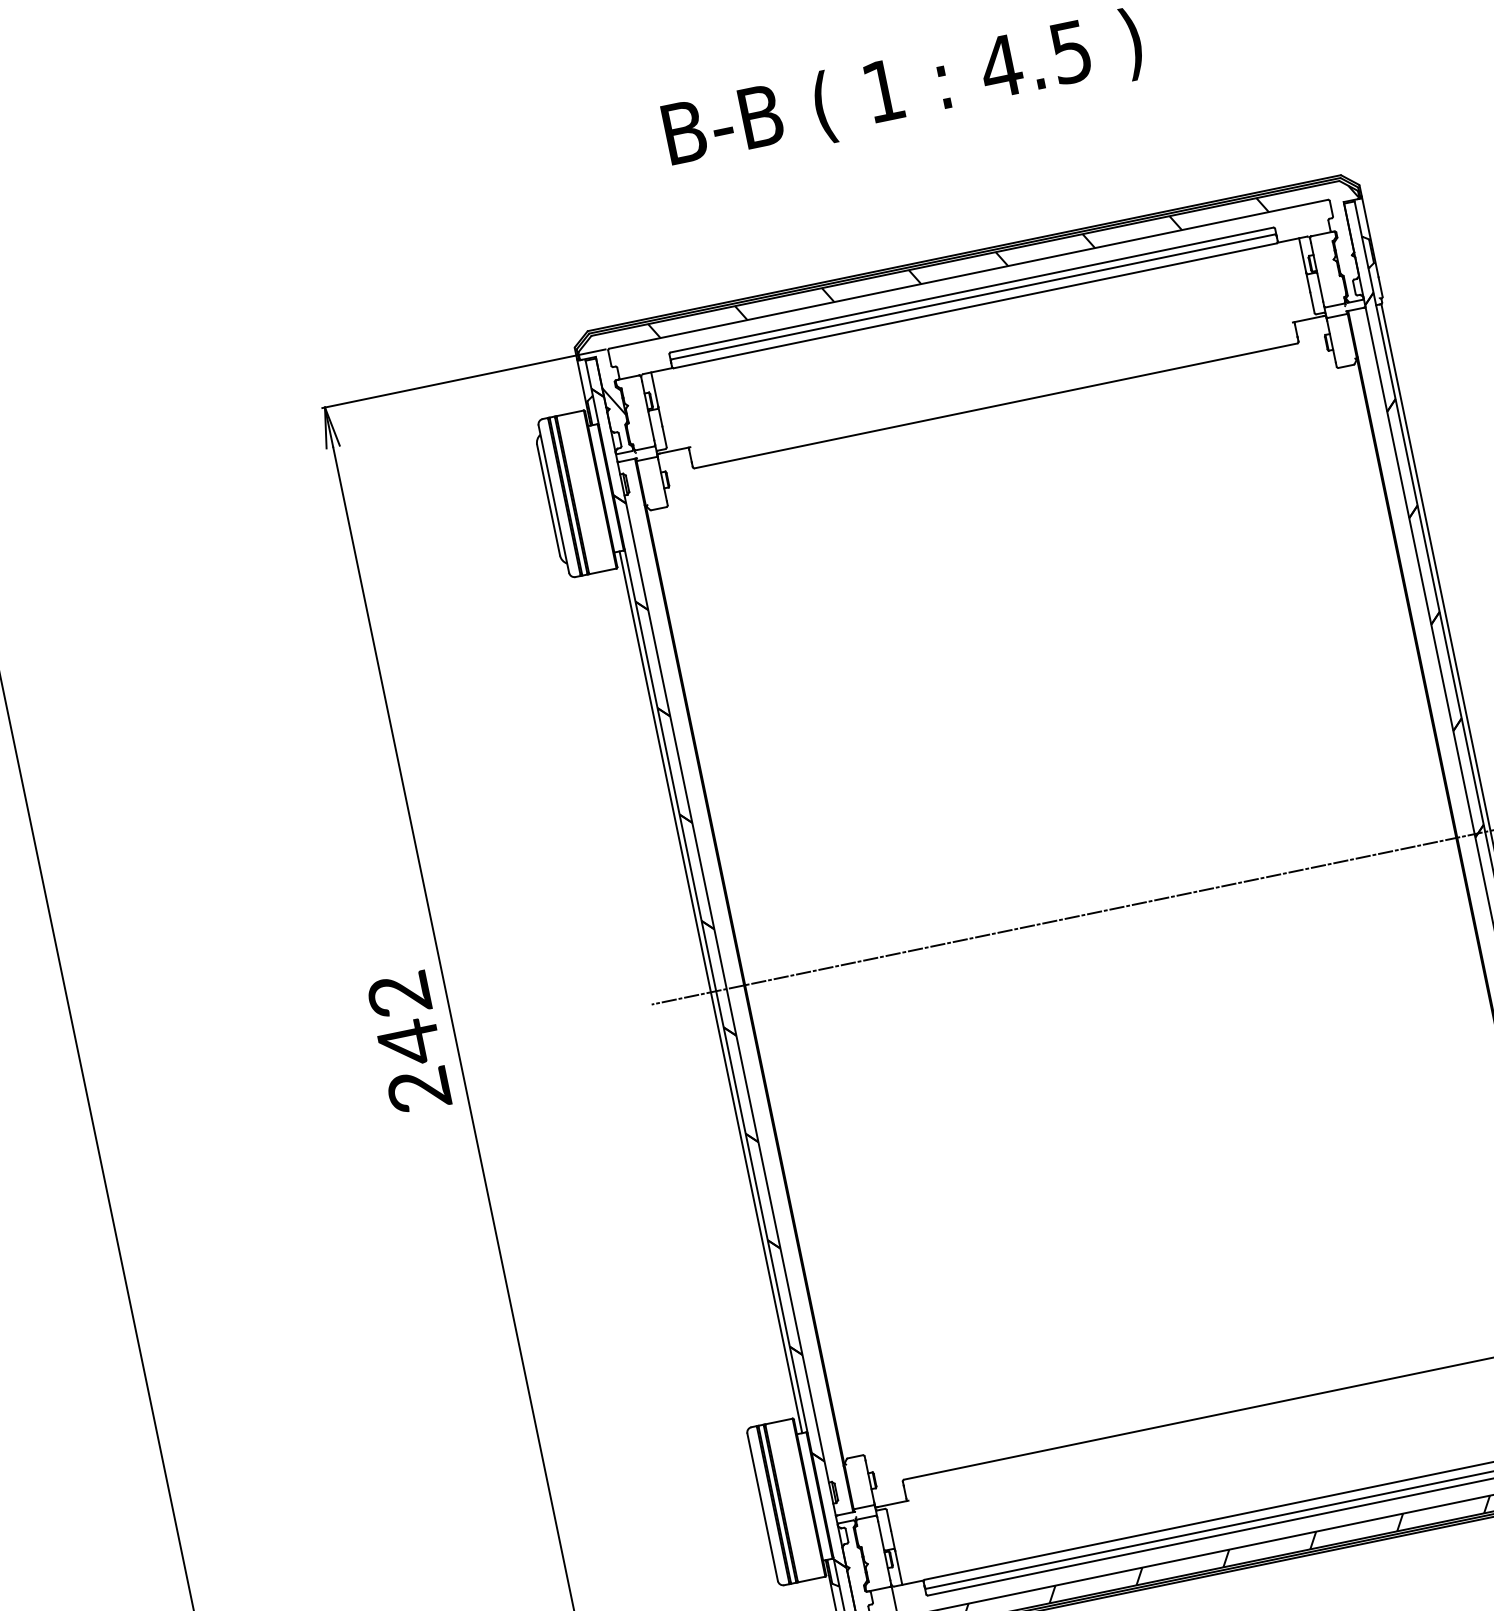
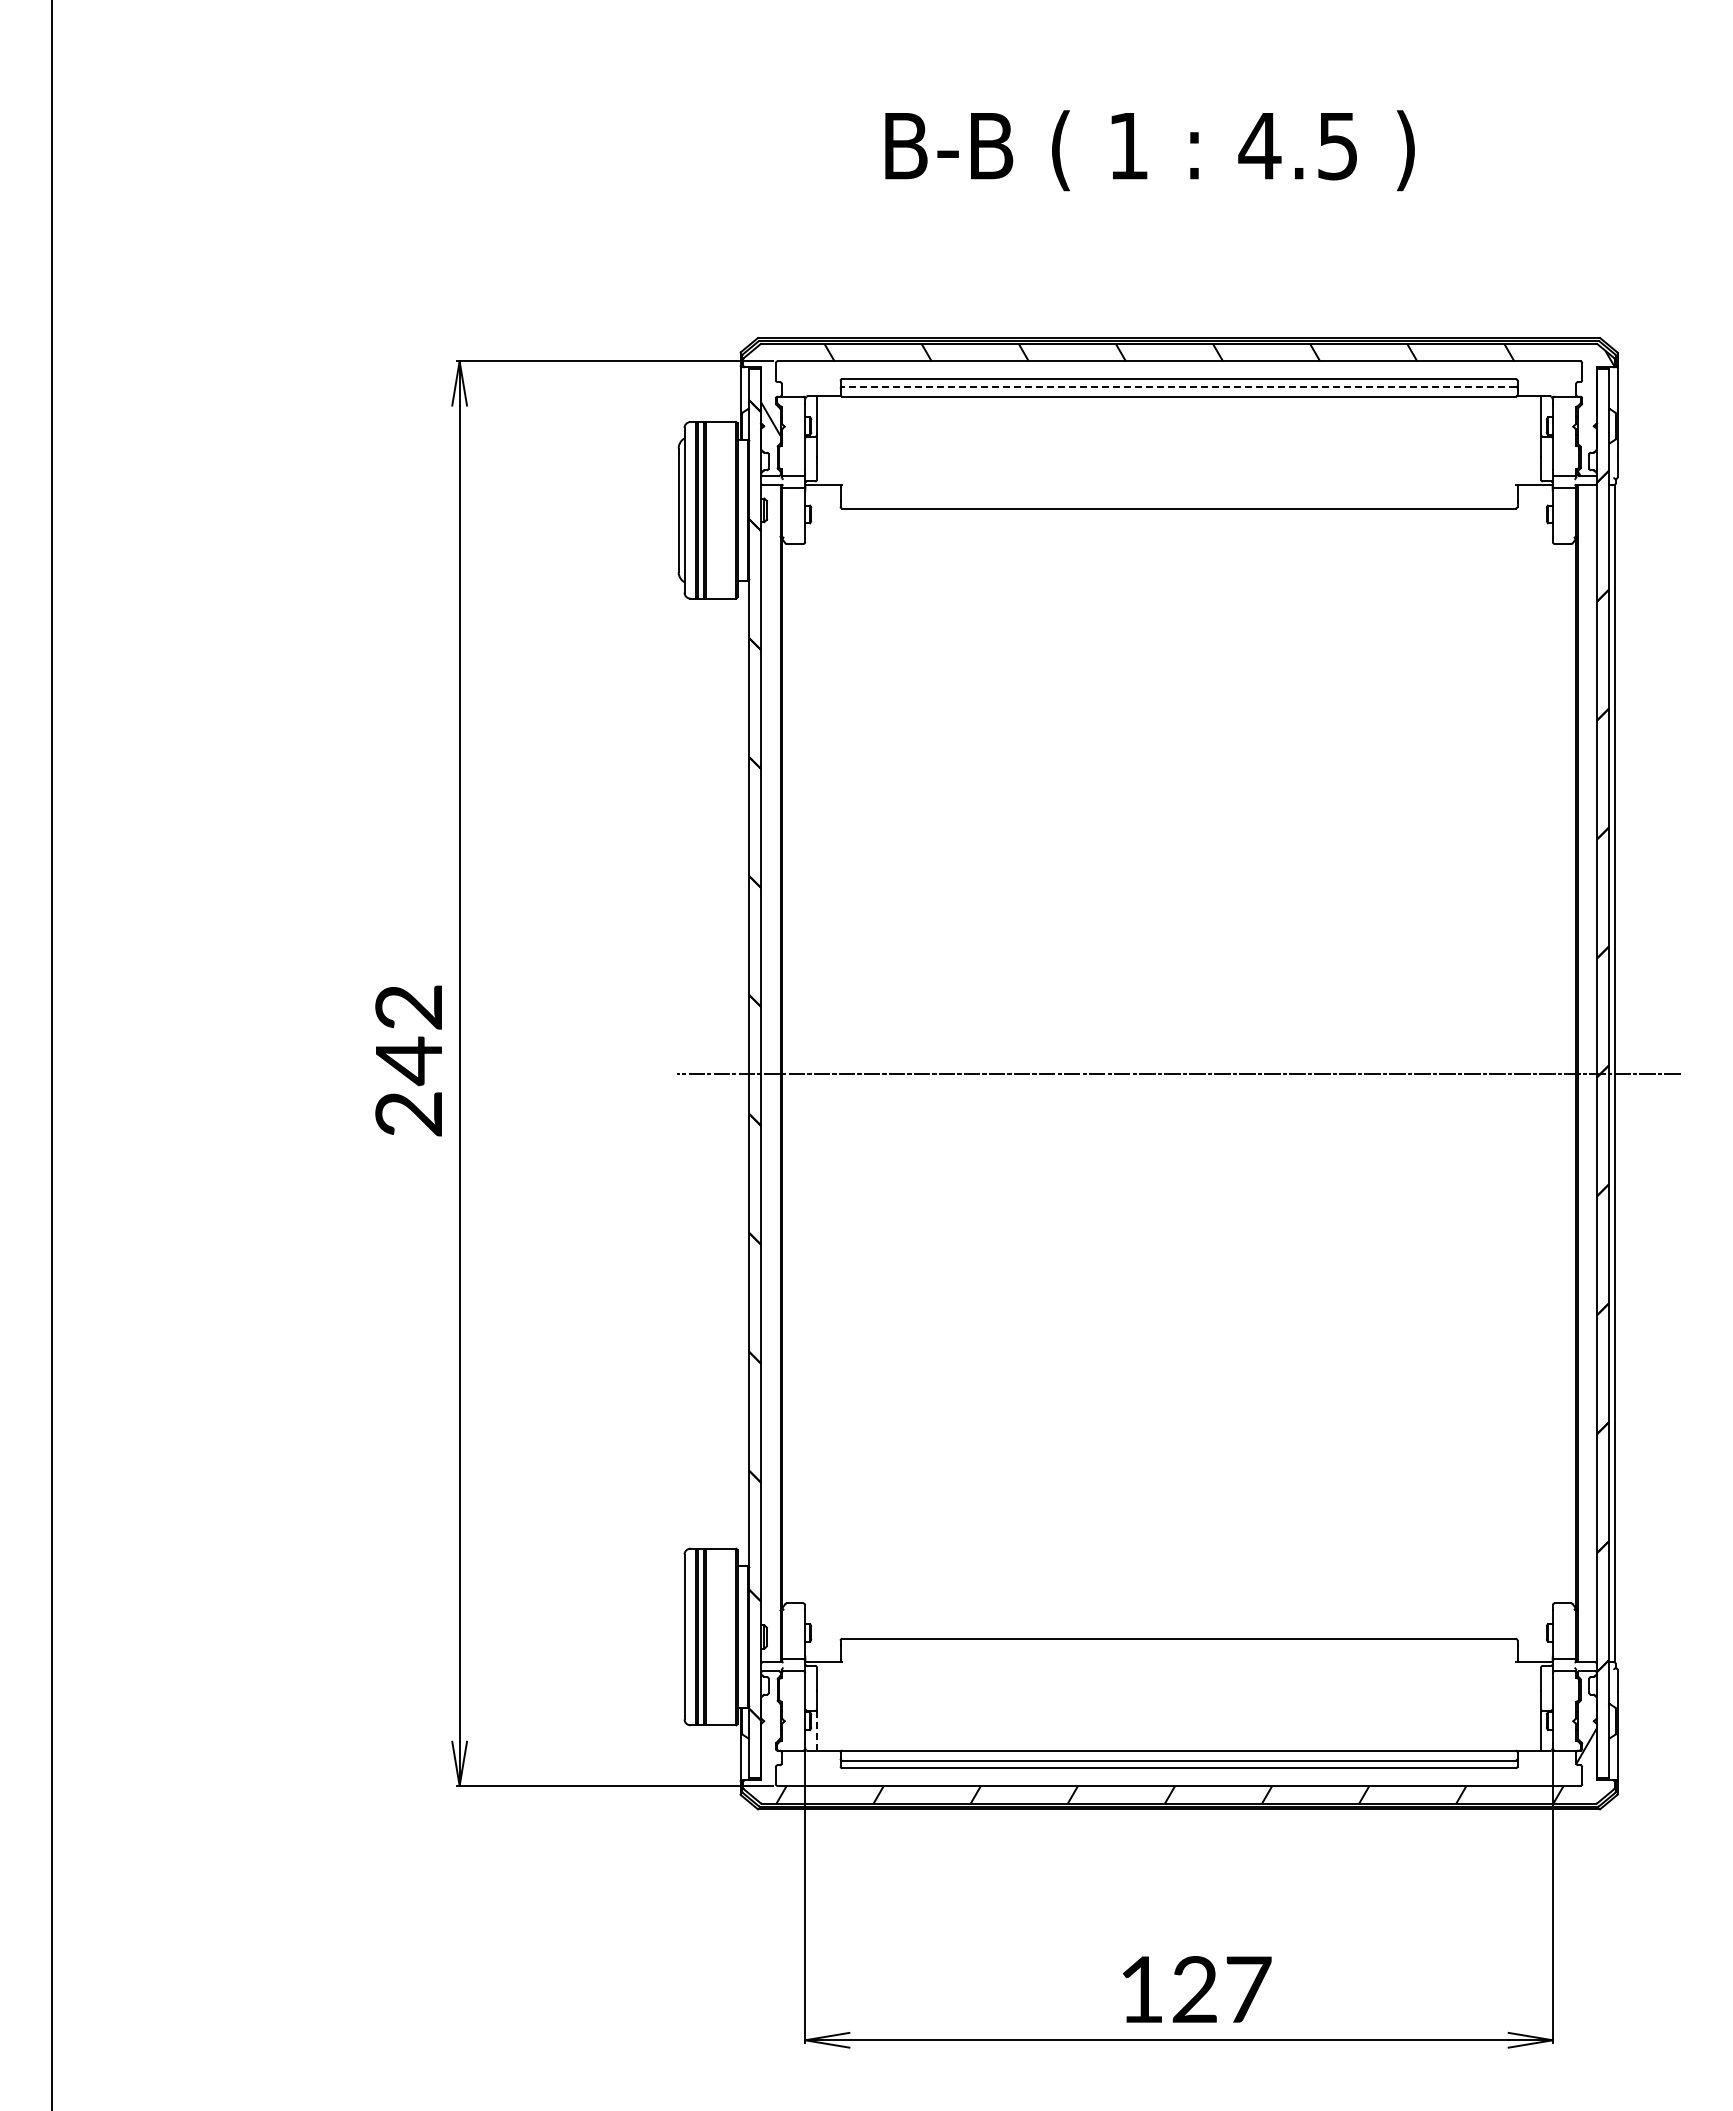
line: (973, 296) -> (1179, 386), solid -> dashed
line: (710, 992) -> (743, 1073), removed
line: (899, 1568) -> (817, 1732), solid -> dashed

